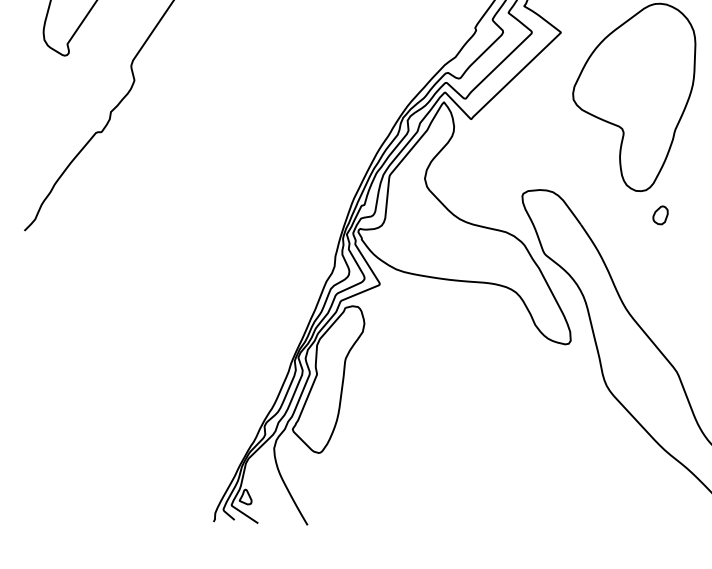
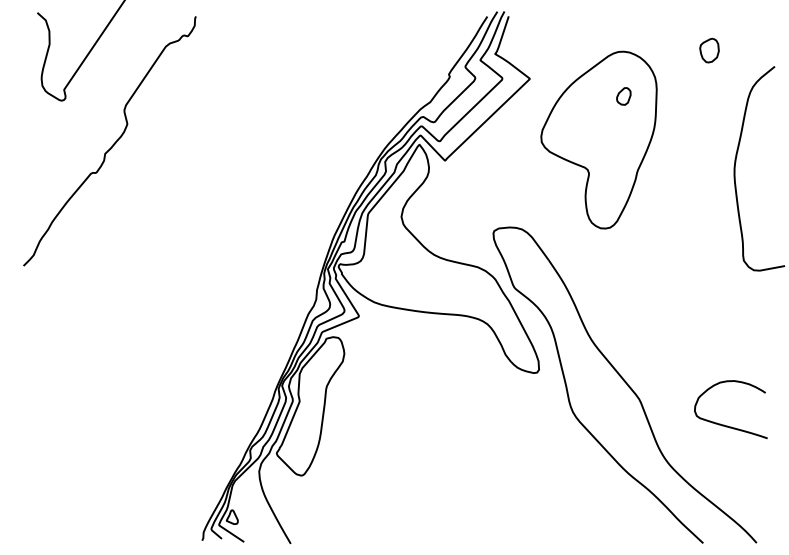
part: (660, 215) -> (623, 96), moved

